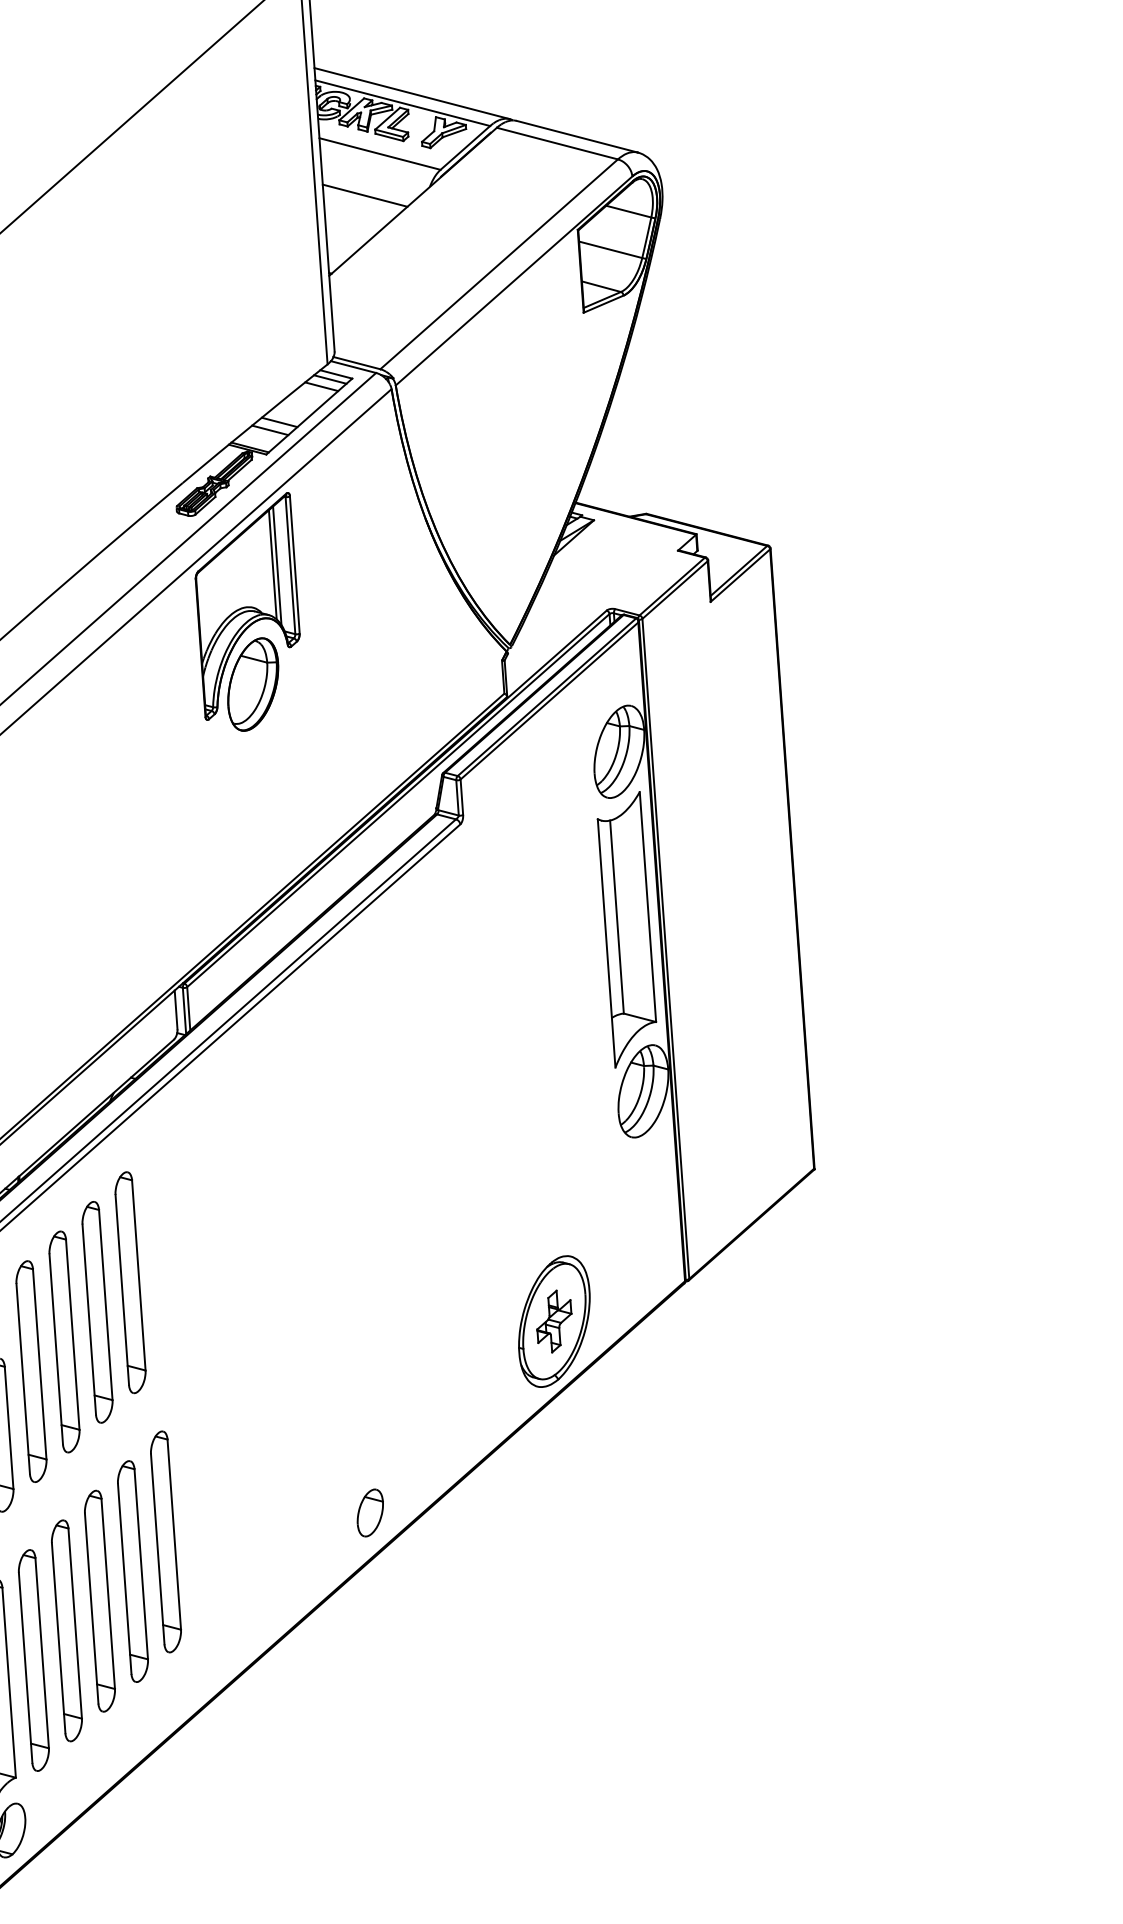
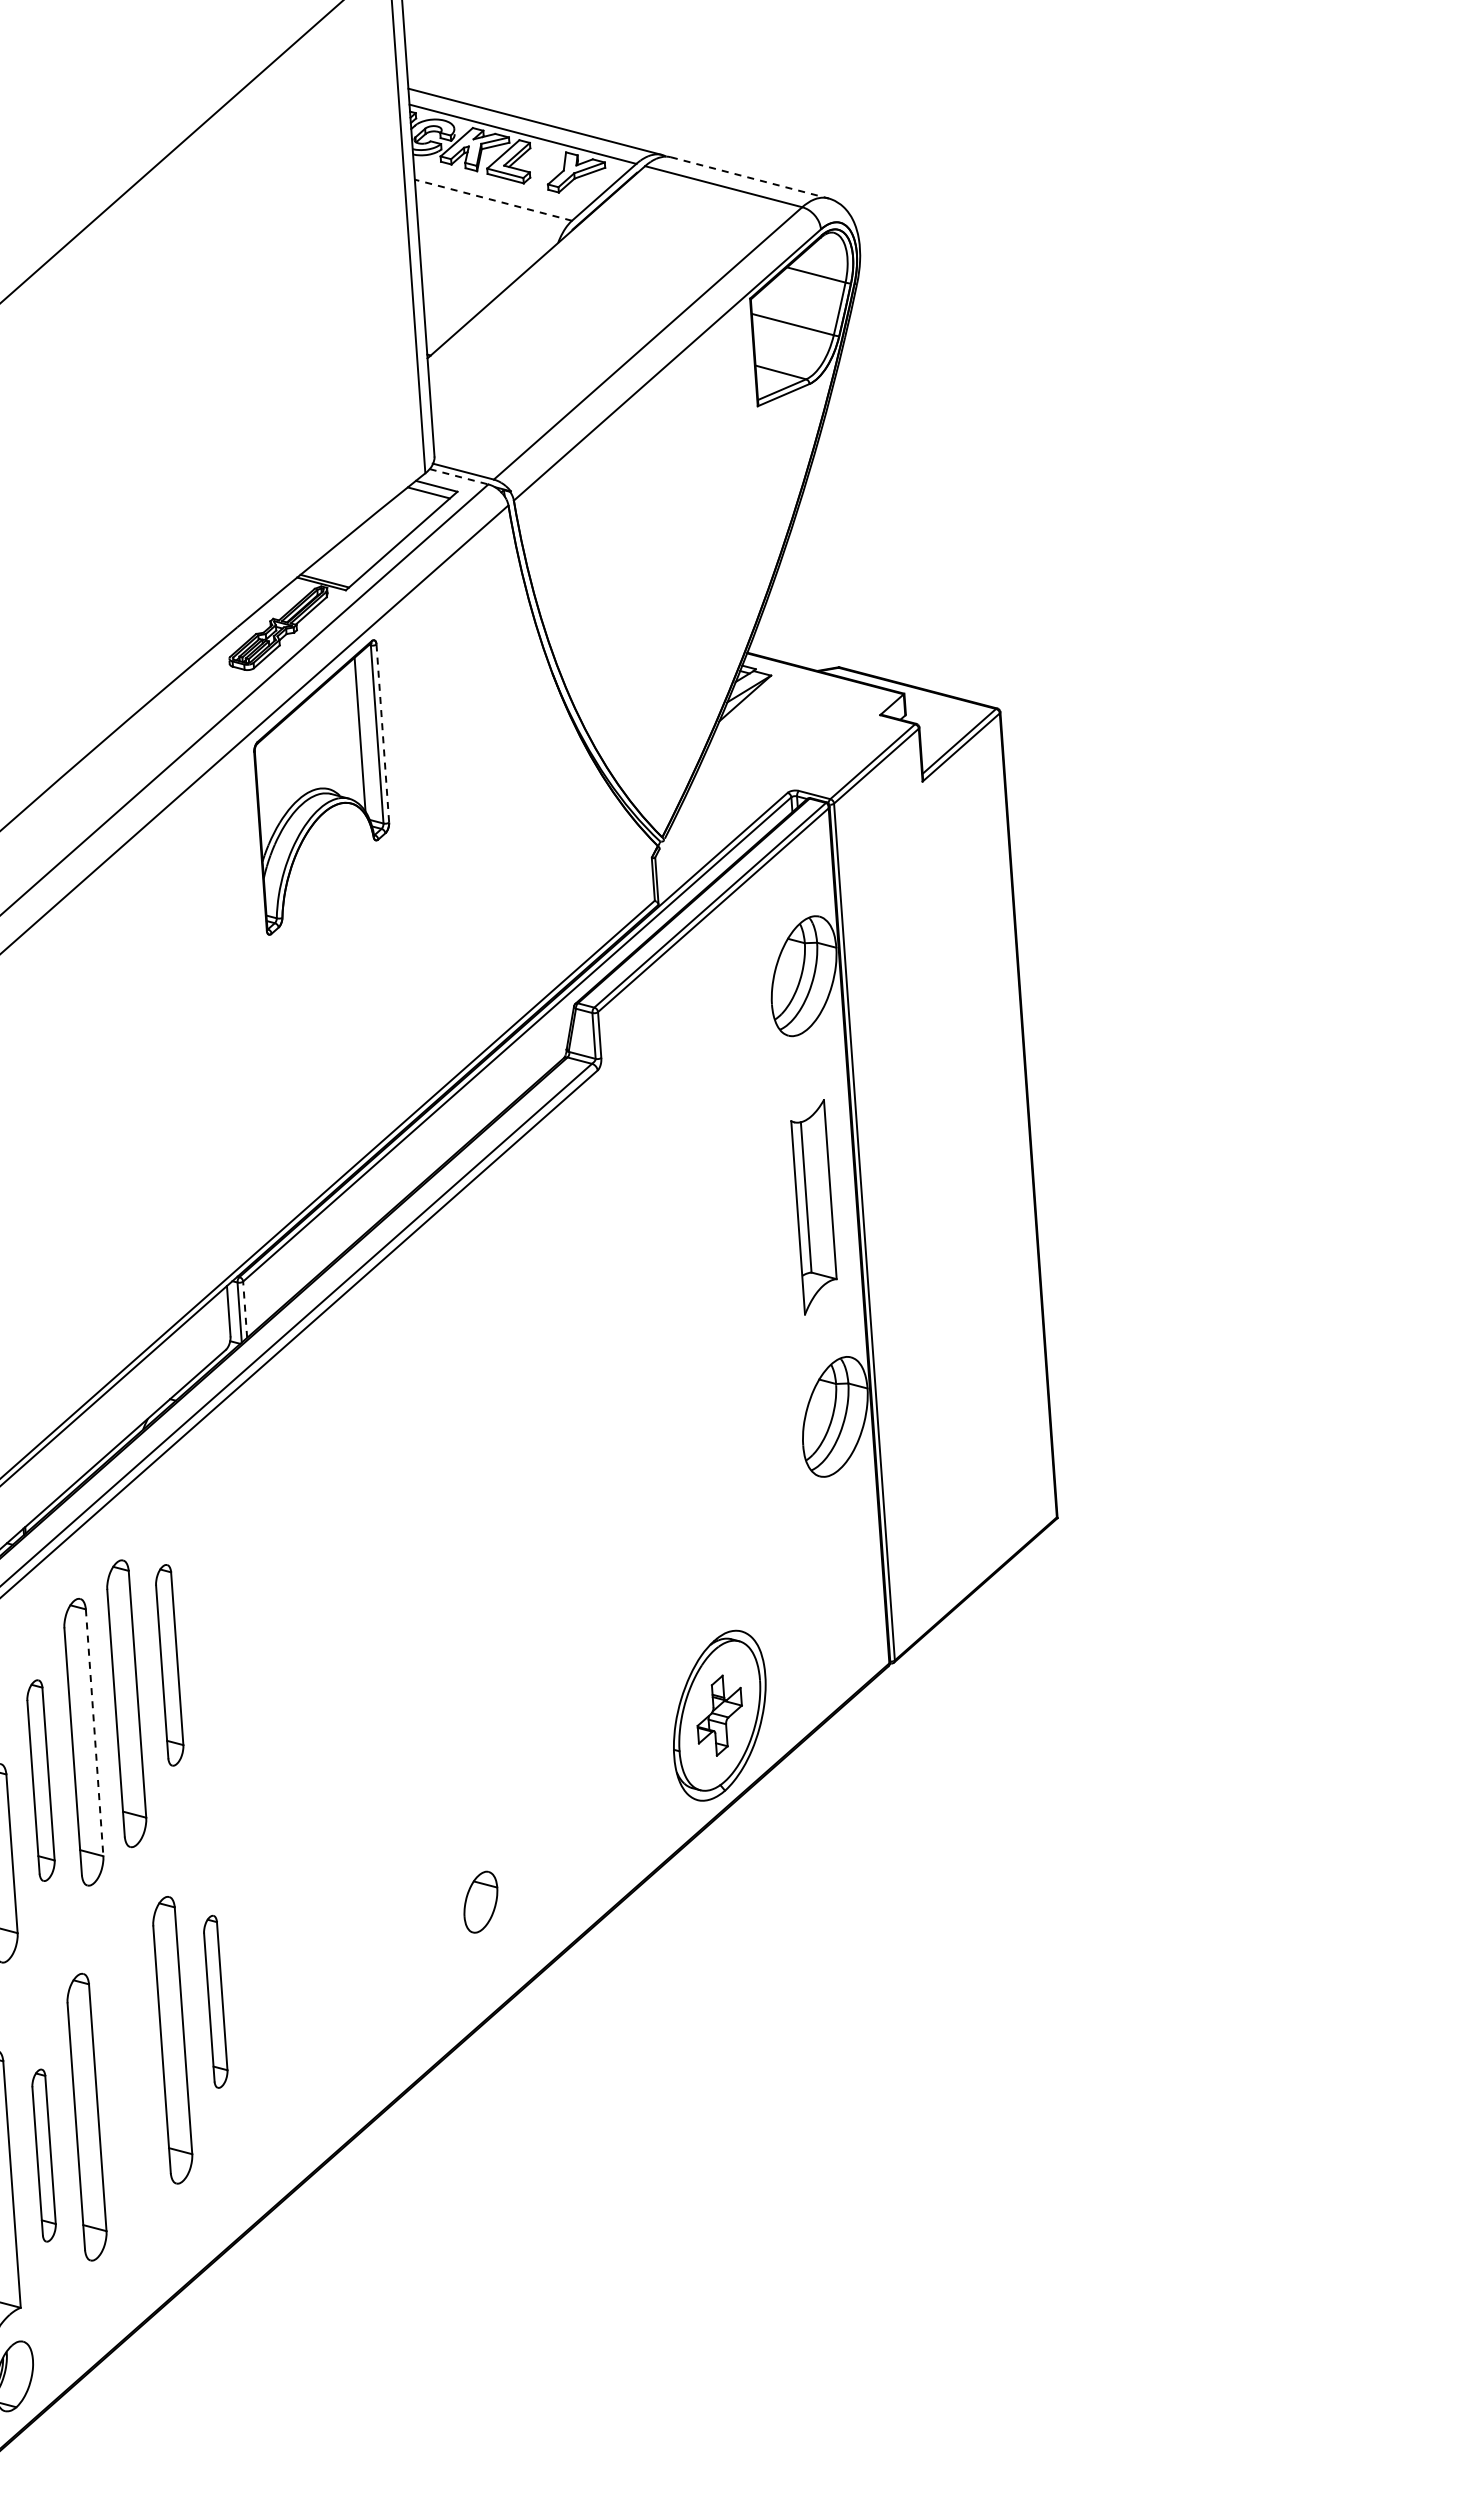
line: (577, 136) -> (749, 177), solid -> dashed
line: (379, 154) -> (492, 200), solid -> dashed
line: (365, 195) -> (474, 253), removed
line: (353, 366) -> (459, 476), solid -> dashed
line: (321, 386) -> (417, 501), removed
line: (279, 422) -> (363, 548), removed
line: (269, 430) -> (350, 558), removed
line: (272, 564) -> (354, 733), removed
line: (294, 564) -> (382, 733), solid -> dashed
part: (252, 684) -> (328, 888), removed
part: (626, 930) -> (813, 1207), size x0.6
line: (189, 1008) -> (245, 1309), solid -> dashed
part: (130, 1282) -> (169, 1665), size x0.7
line: (72, 1334) -> (94, 1732), solid -> dashed
part: (31, 1371) -> (40, 1780), size x0.7
part: (370, 1512) -> (480, 1901), moved
part: (165, 1541) -> (215, 2001), size x0.6
part: (99, 1601) -> (129, 2078), removed
part: (33, 1660) -> (43, 2155), size x0.6

